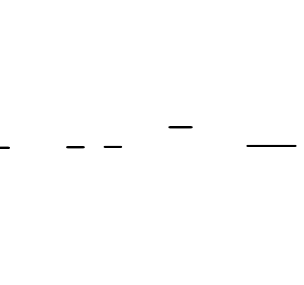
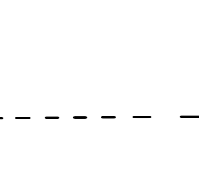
line: (180, 127) -> (141, 117), moved
line: (150, 146) -> (108, 117), added
line: (36, 147) -> (22, 117), added

